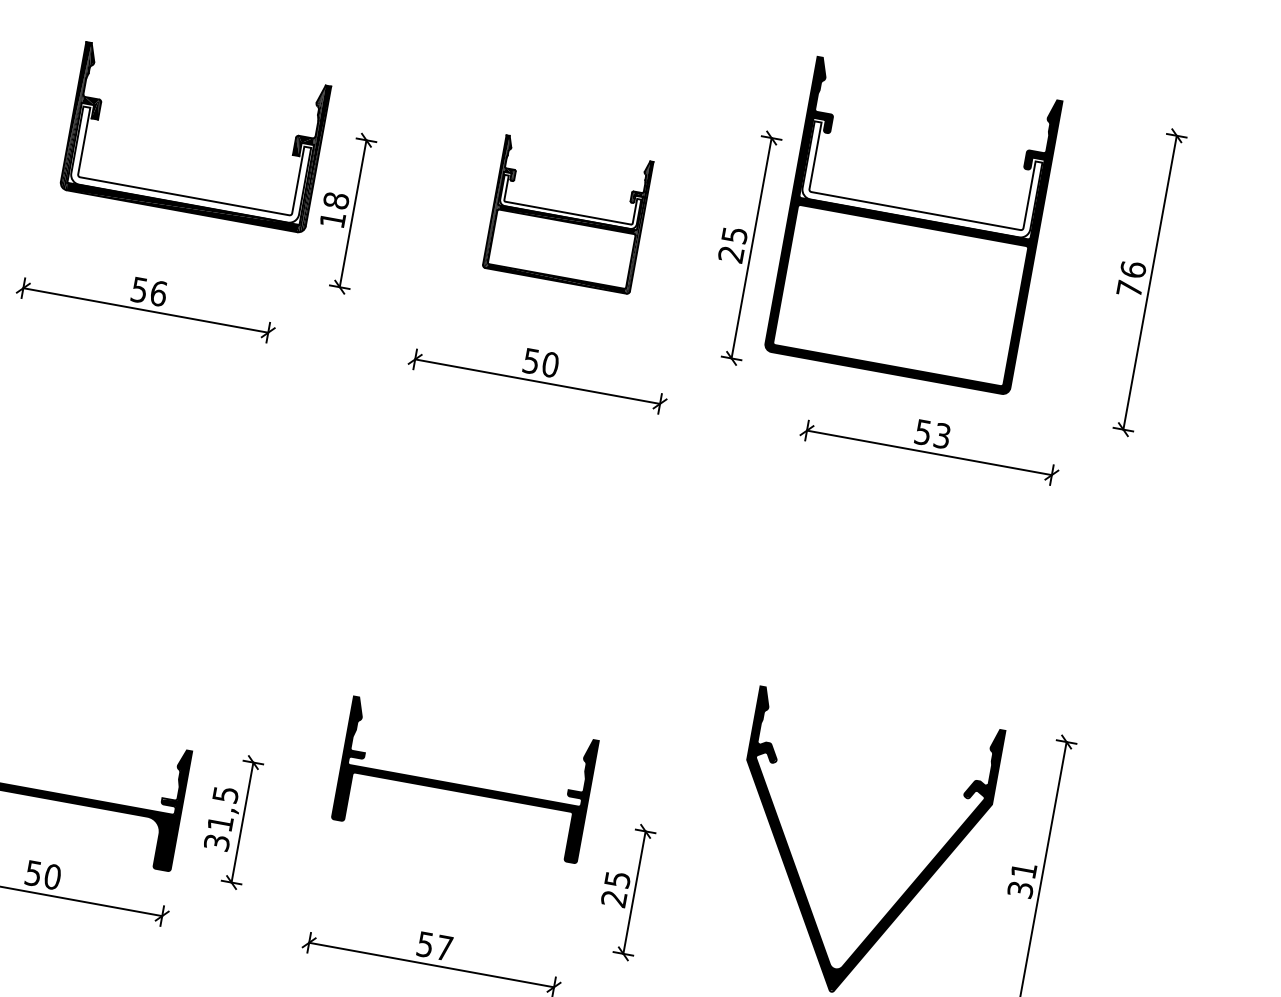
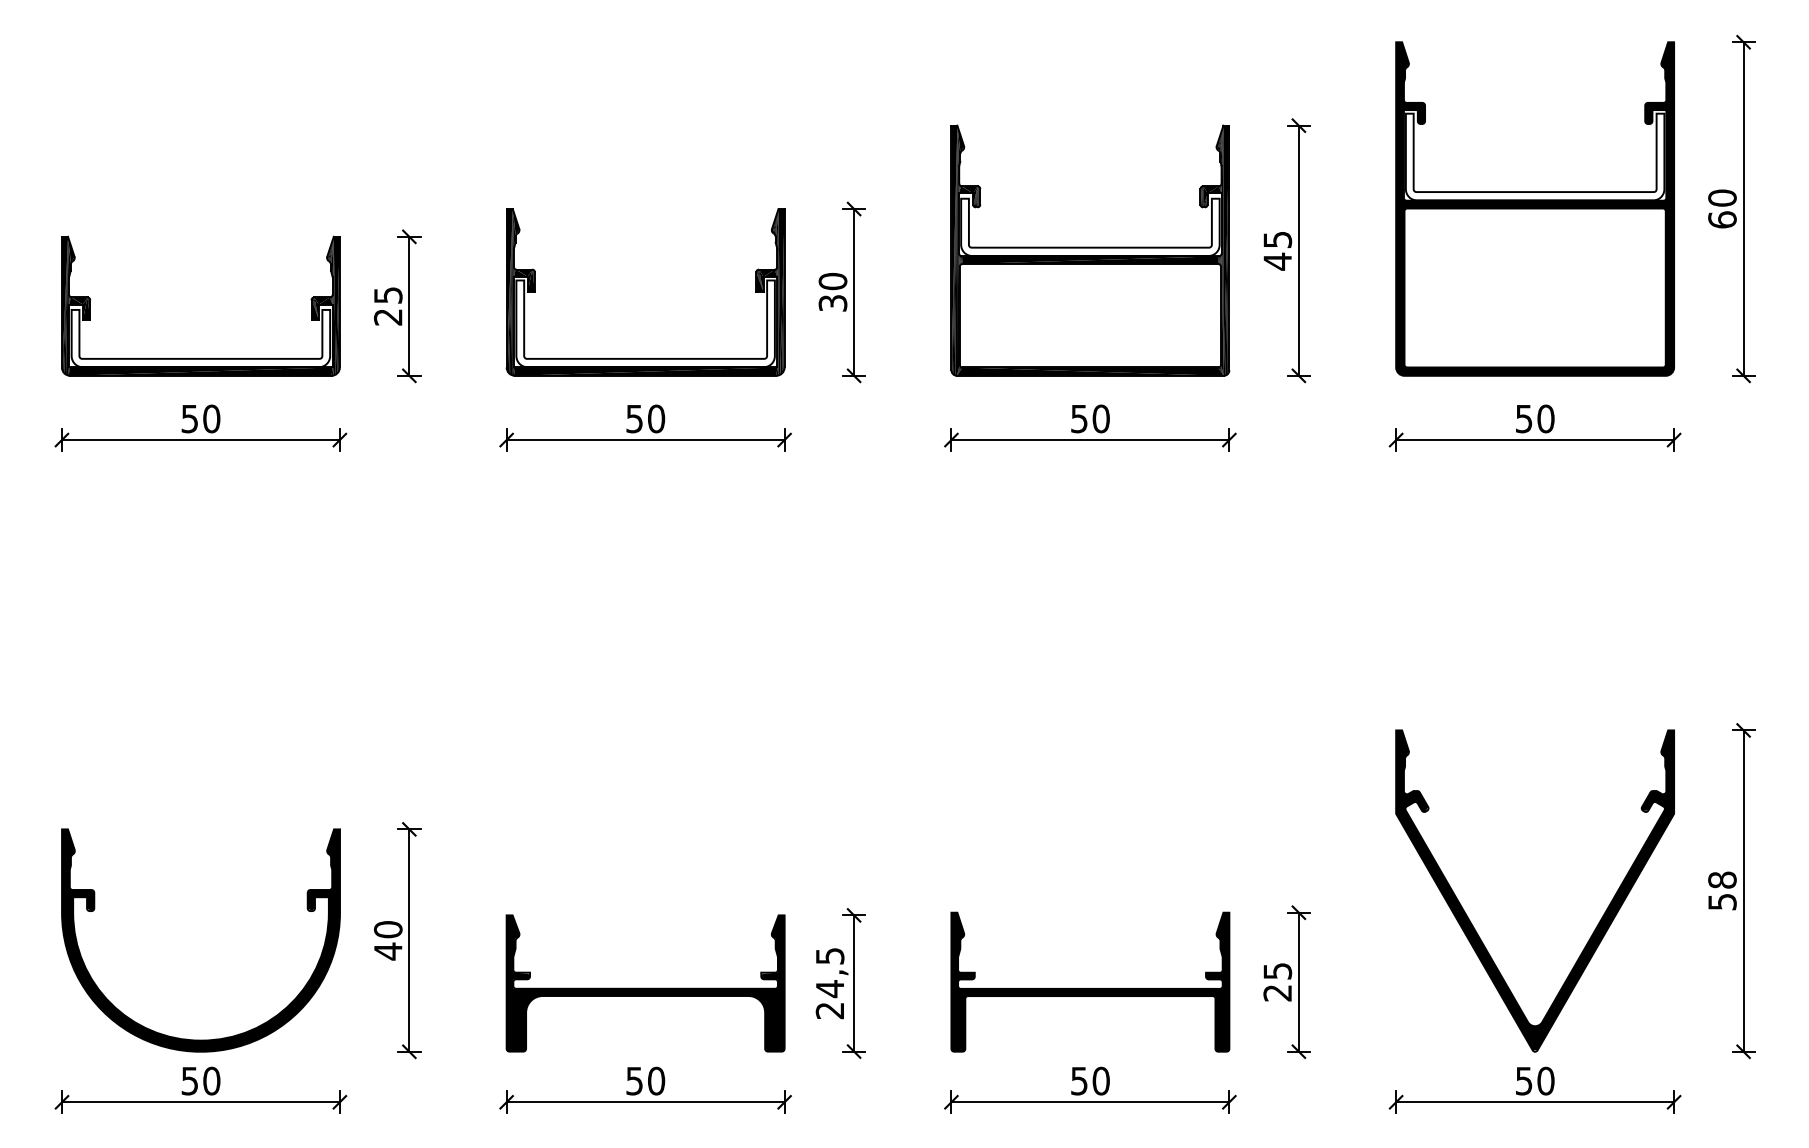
part: (184, 195) -> (645, 358), moved
text: (334, 209) -> (832, 291), 18 -> 30
part: (568, 214) -> (1090, 250), size x1.67
part: (912, 225) -> (1534, 208), moved
text: (731, 254) -> (1277, 261), 25 -> 45
text: (1131, 278) -> (1722, 208), 76 -> 60
text: (158, 293) -> (656, 418), 56 -> 50
text: (942, 435) -> (1545, 418), 53 -> 50
part: (464, 785) -> (1090, 988), moved
text: (219, 832) -> (830, 999), 31,5 -> 24,5
text: (1022, 879) -> (1722, 890), 31 -> 58
text: (444, 947) -> (1100, 1080), 57 -> 50

